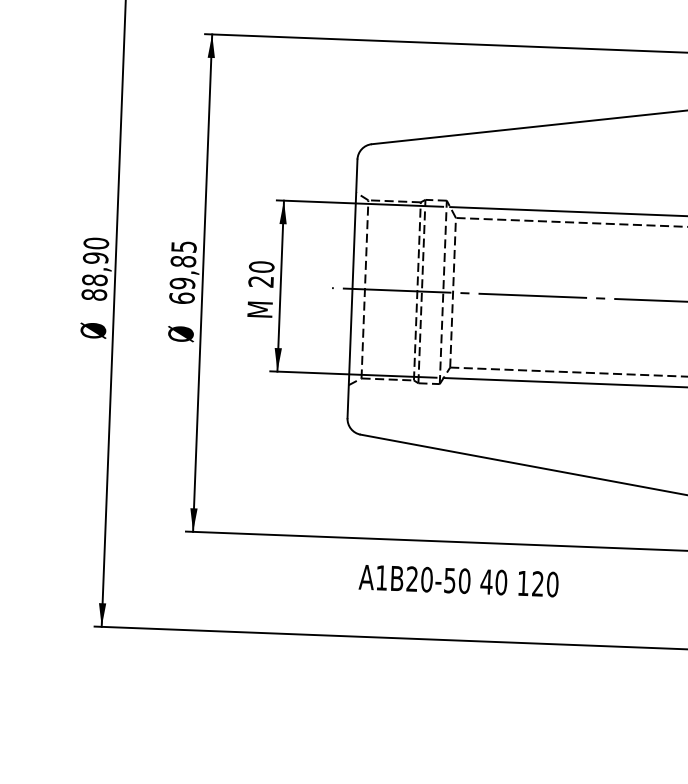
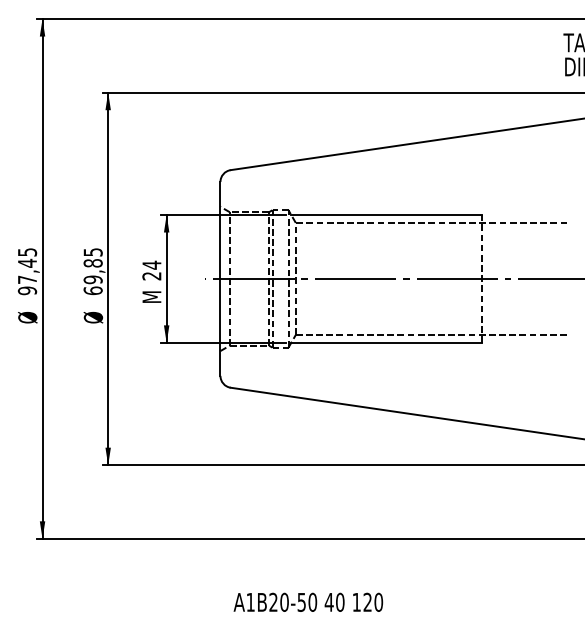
text: (261, 266) -> (151, 264), 20 -> 24
text: (95, 269) -> (27, 271), 88,90 -> 97,45
text: (458, 579) -> (308, 601), moved

